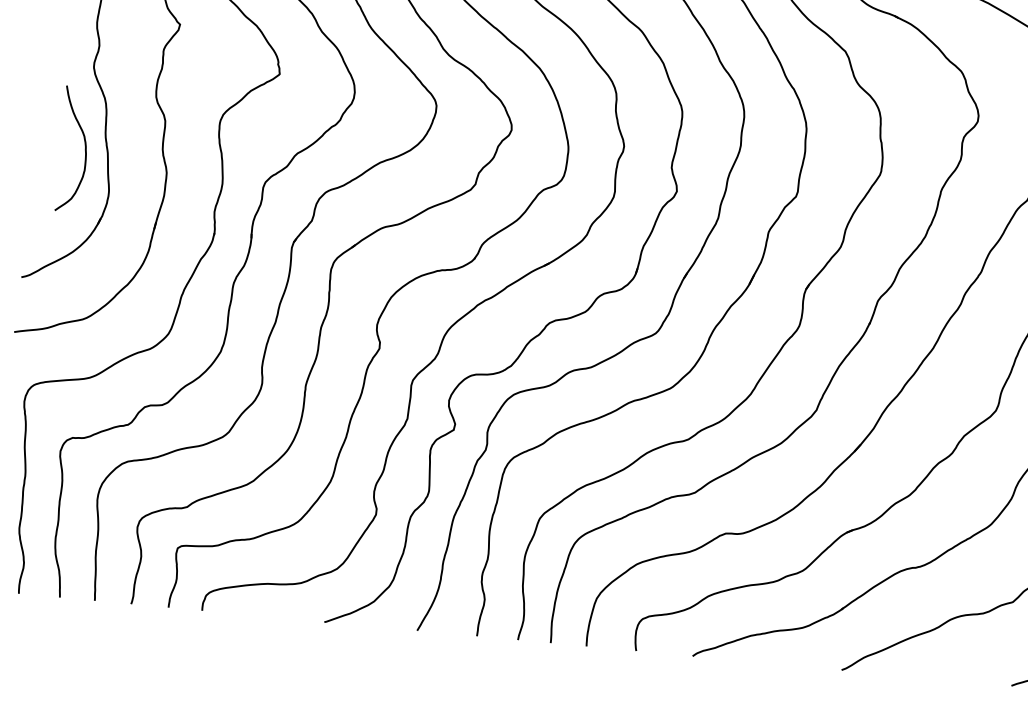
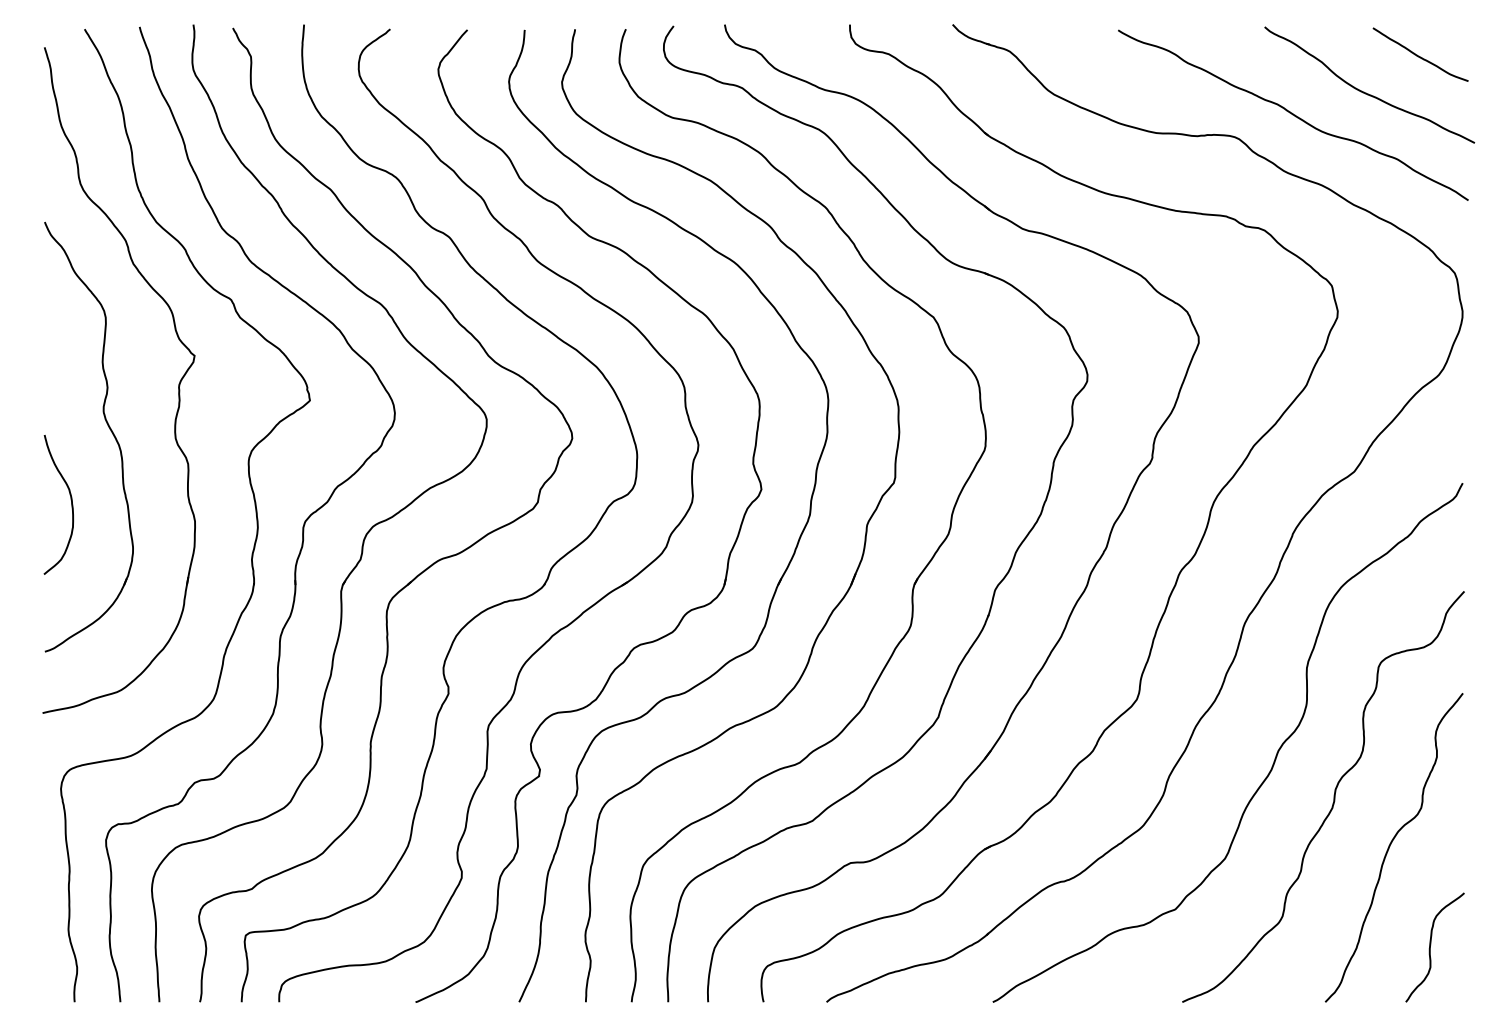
curve: (84, 145) -> (70, 499), moved

